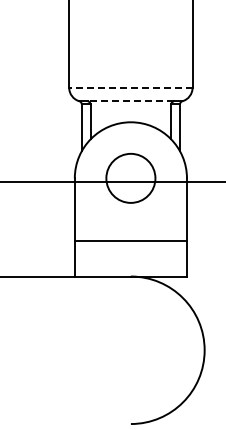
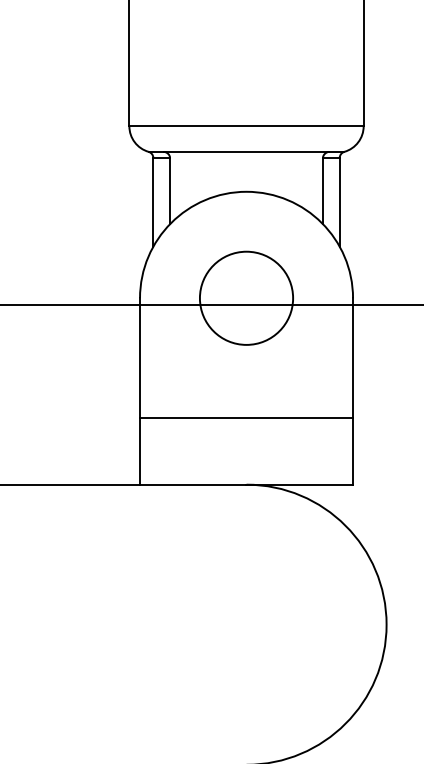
line: (130, 87) -> (245, 125), dashed -> solid
line: (130, 101) -> (245, 152), dashed -> solid

